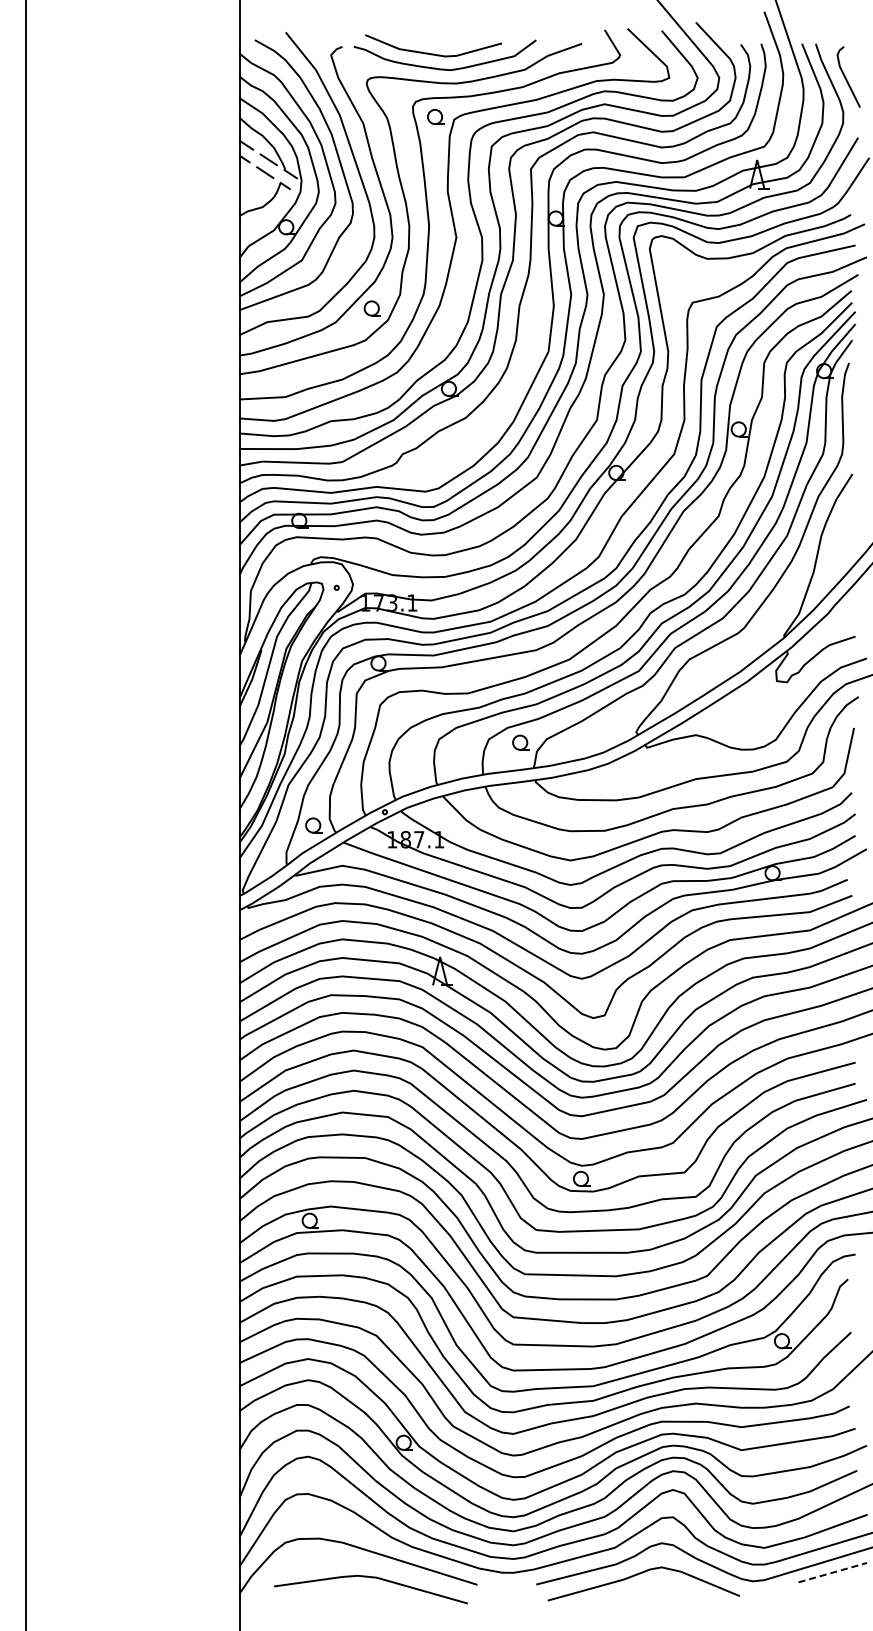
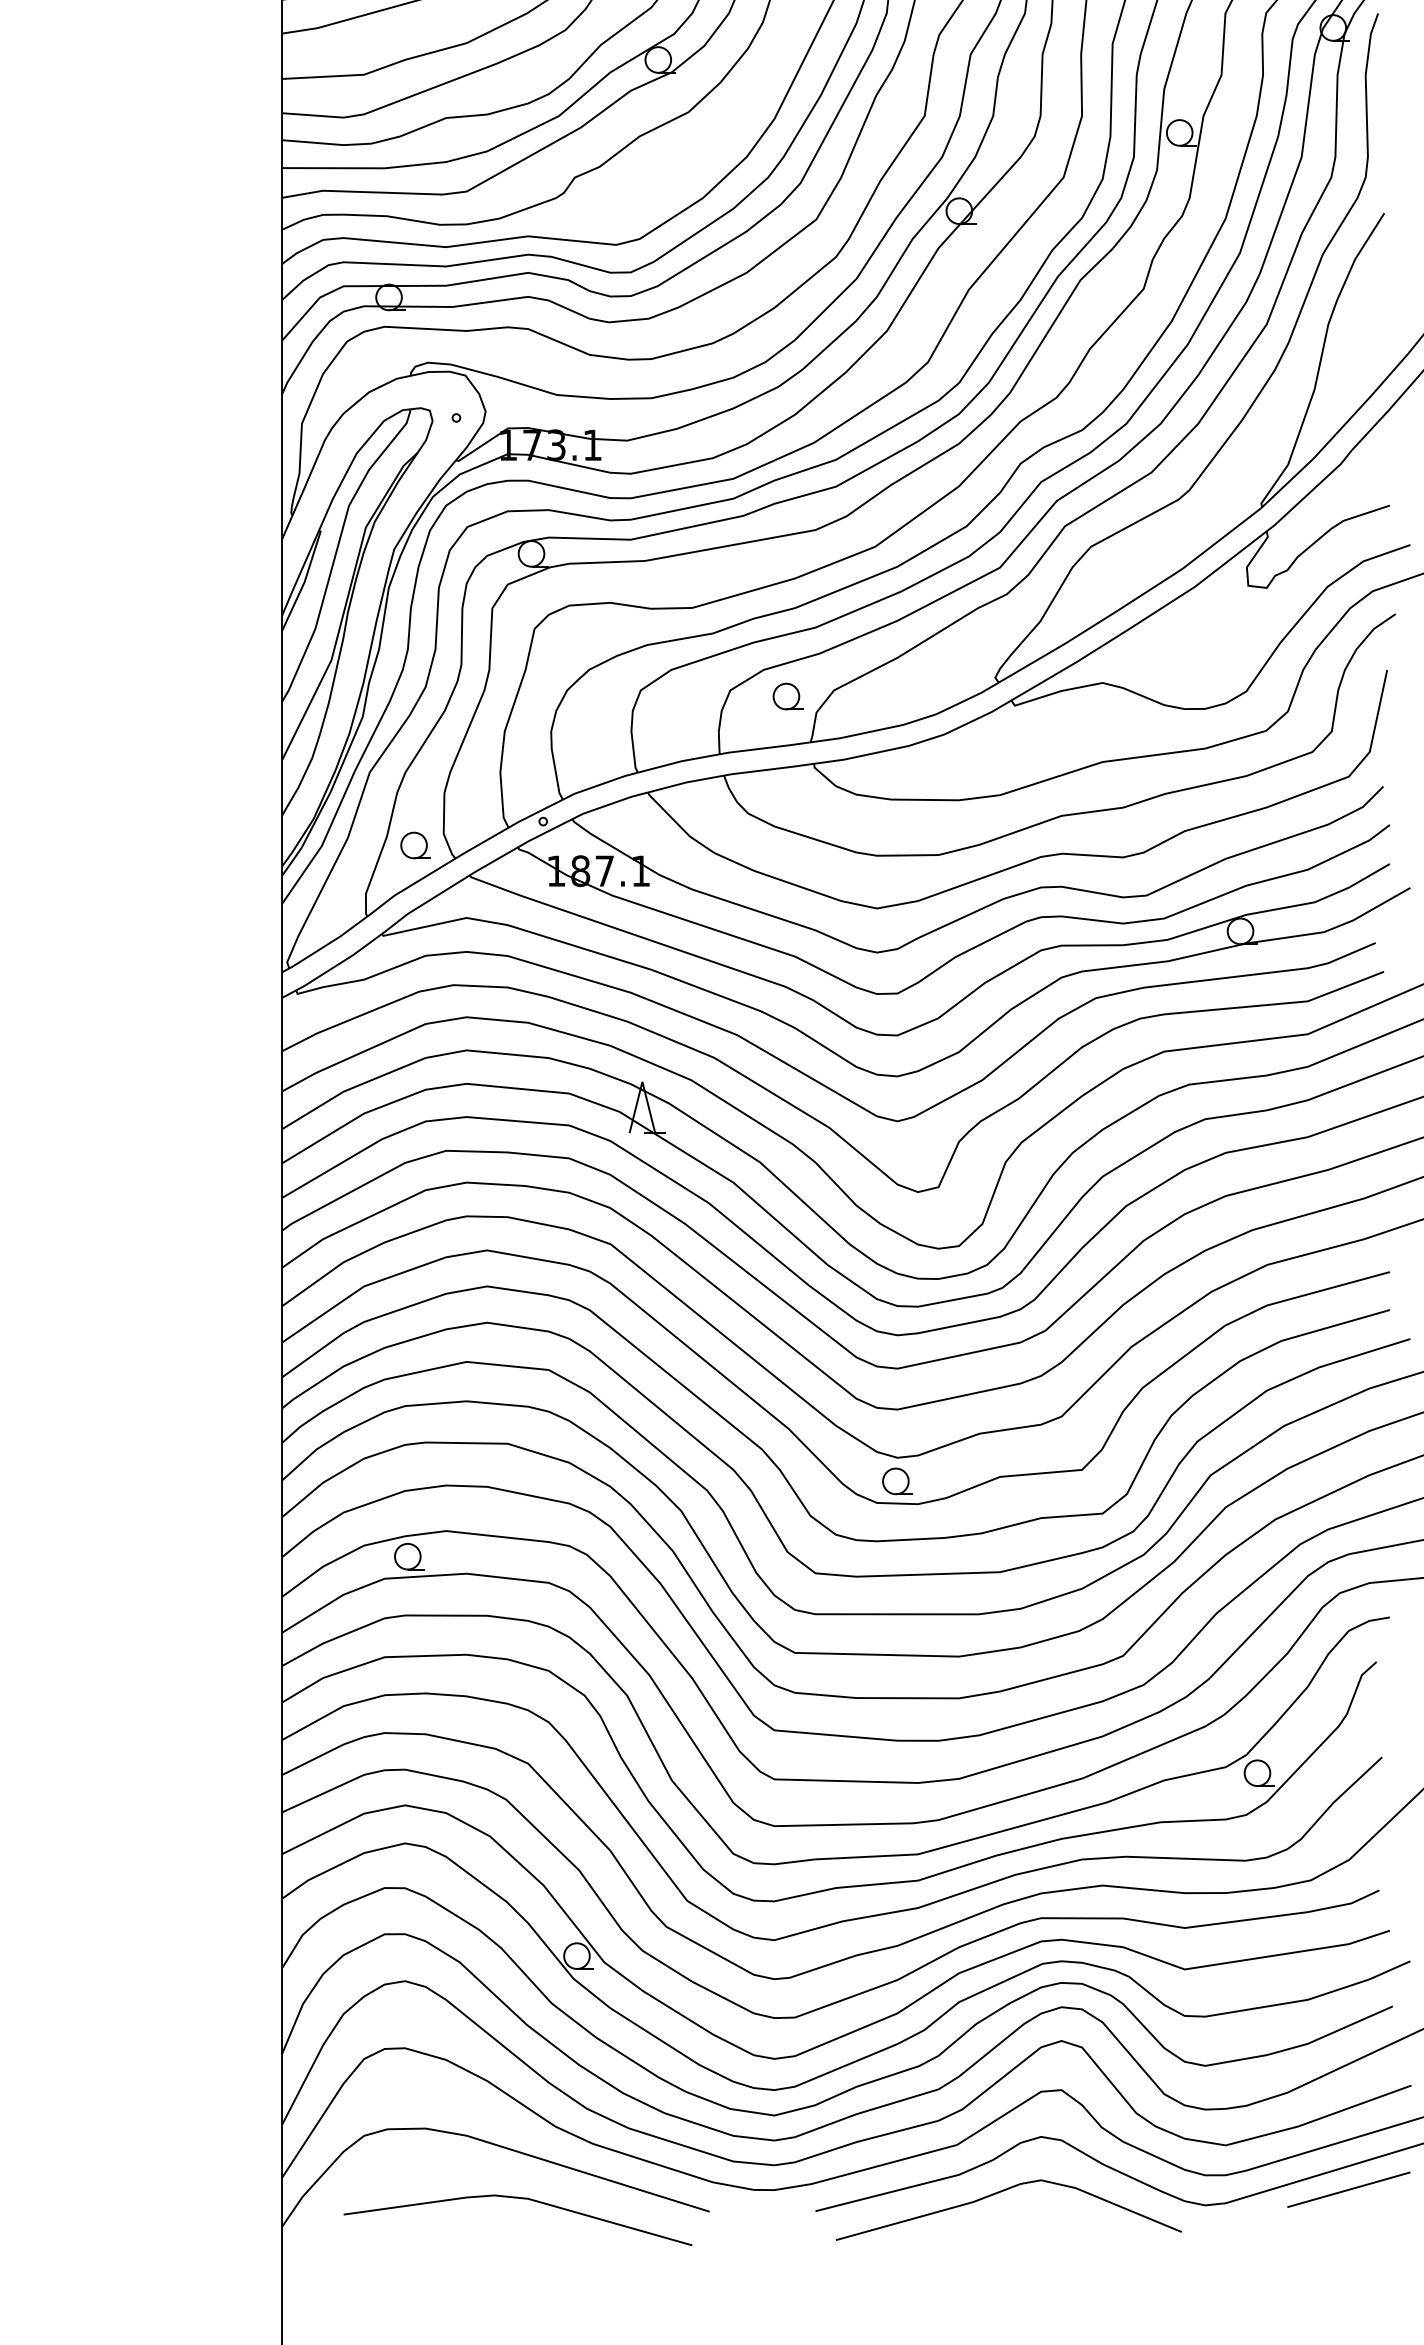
line: (832, 1572) -> (1348, 2189), dashed -> solid

